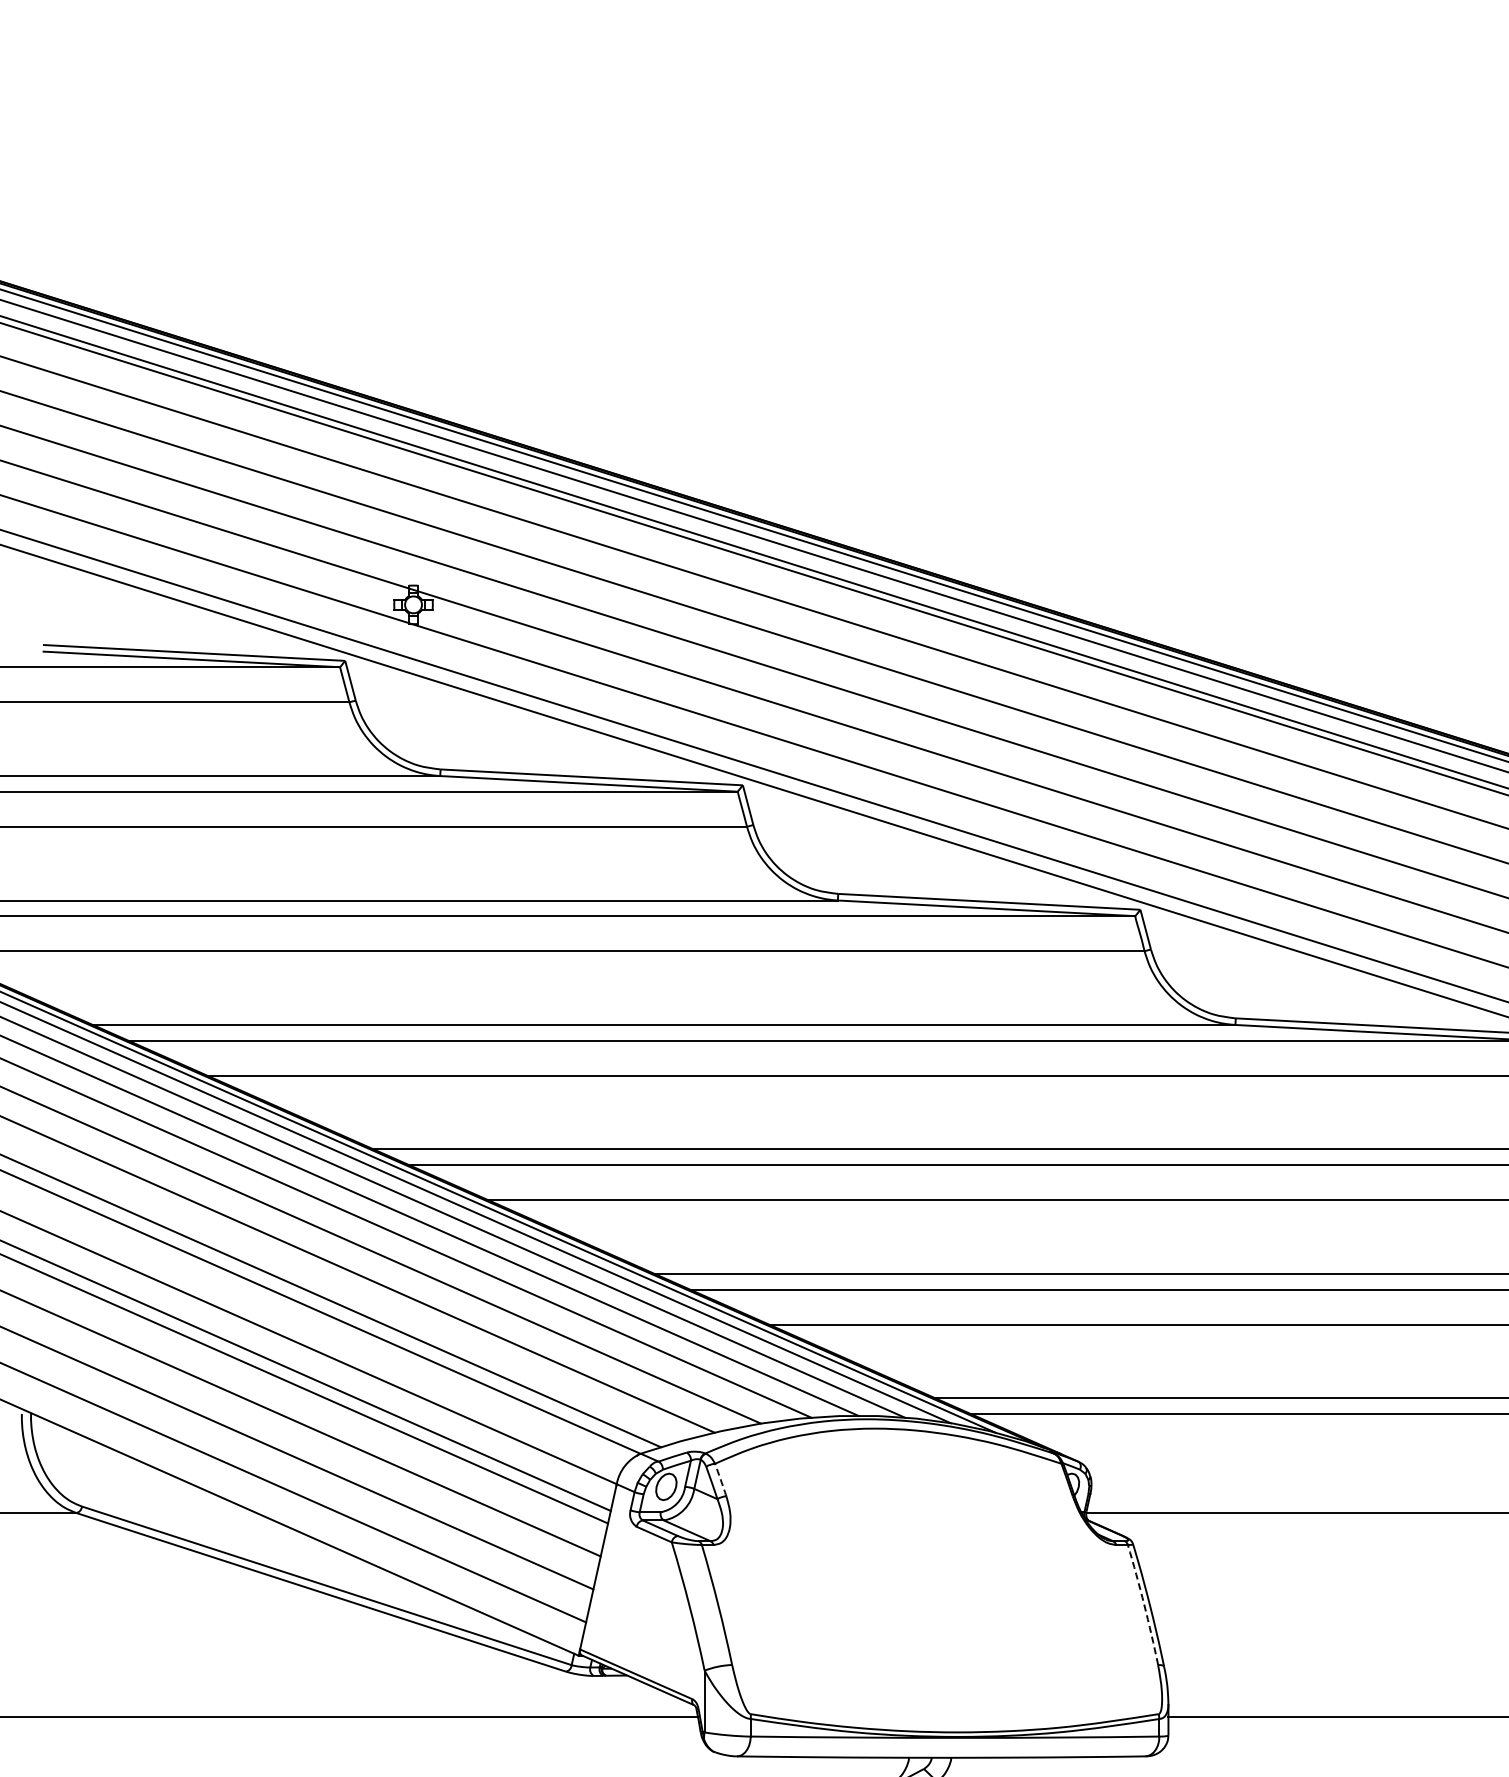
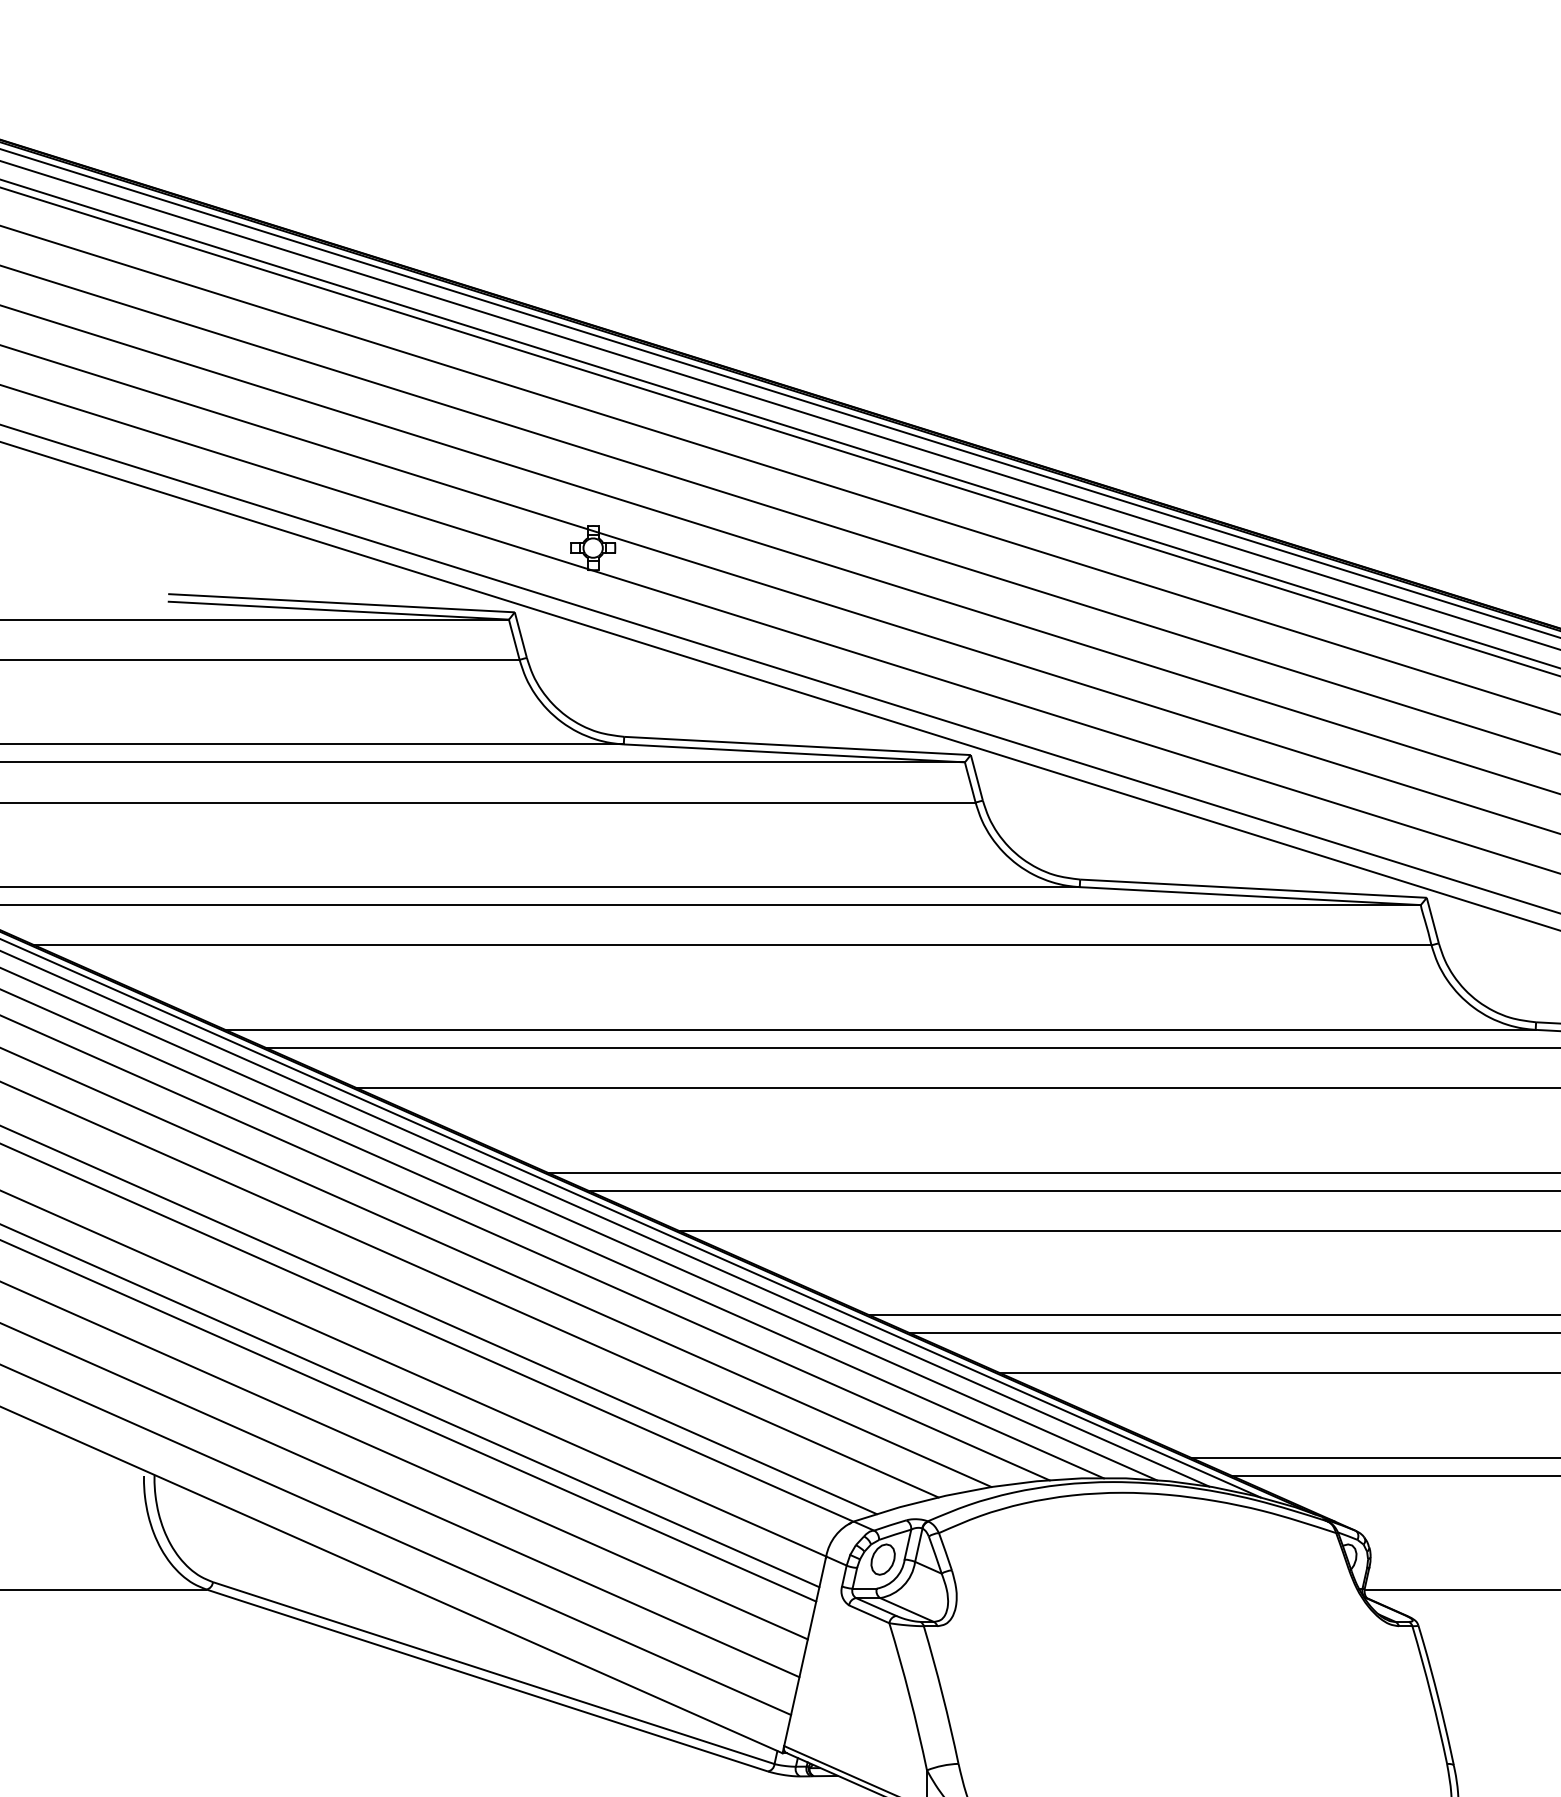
arc: (720, 1480) -> (945, 1552), dashed -> solid
arc: (1144, 1604) -> (1431, 1694), dashed -> solid

